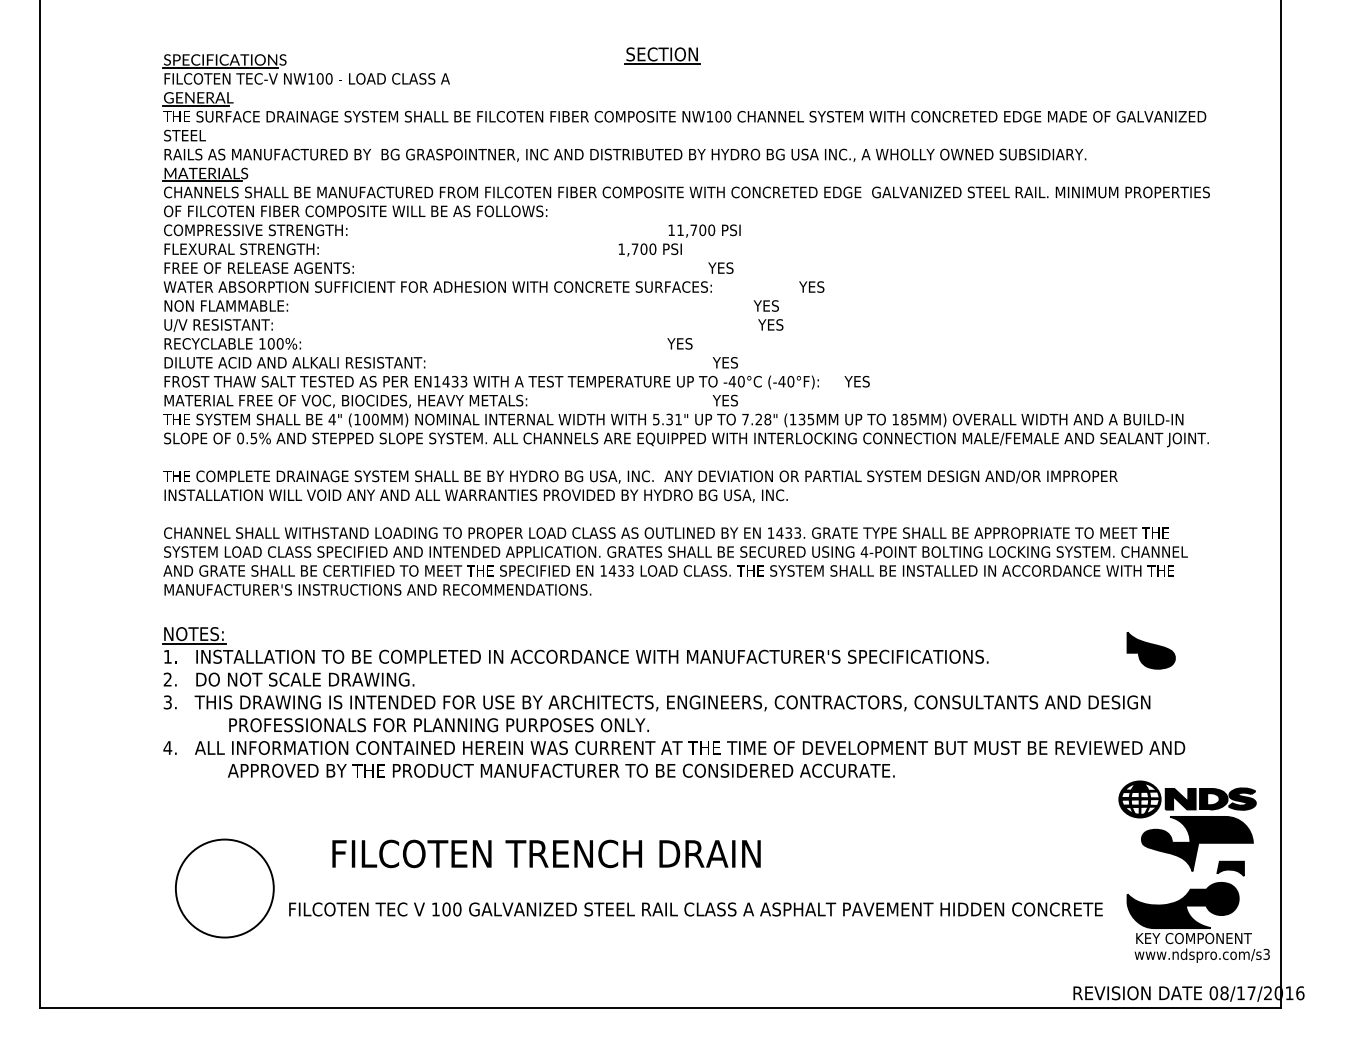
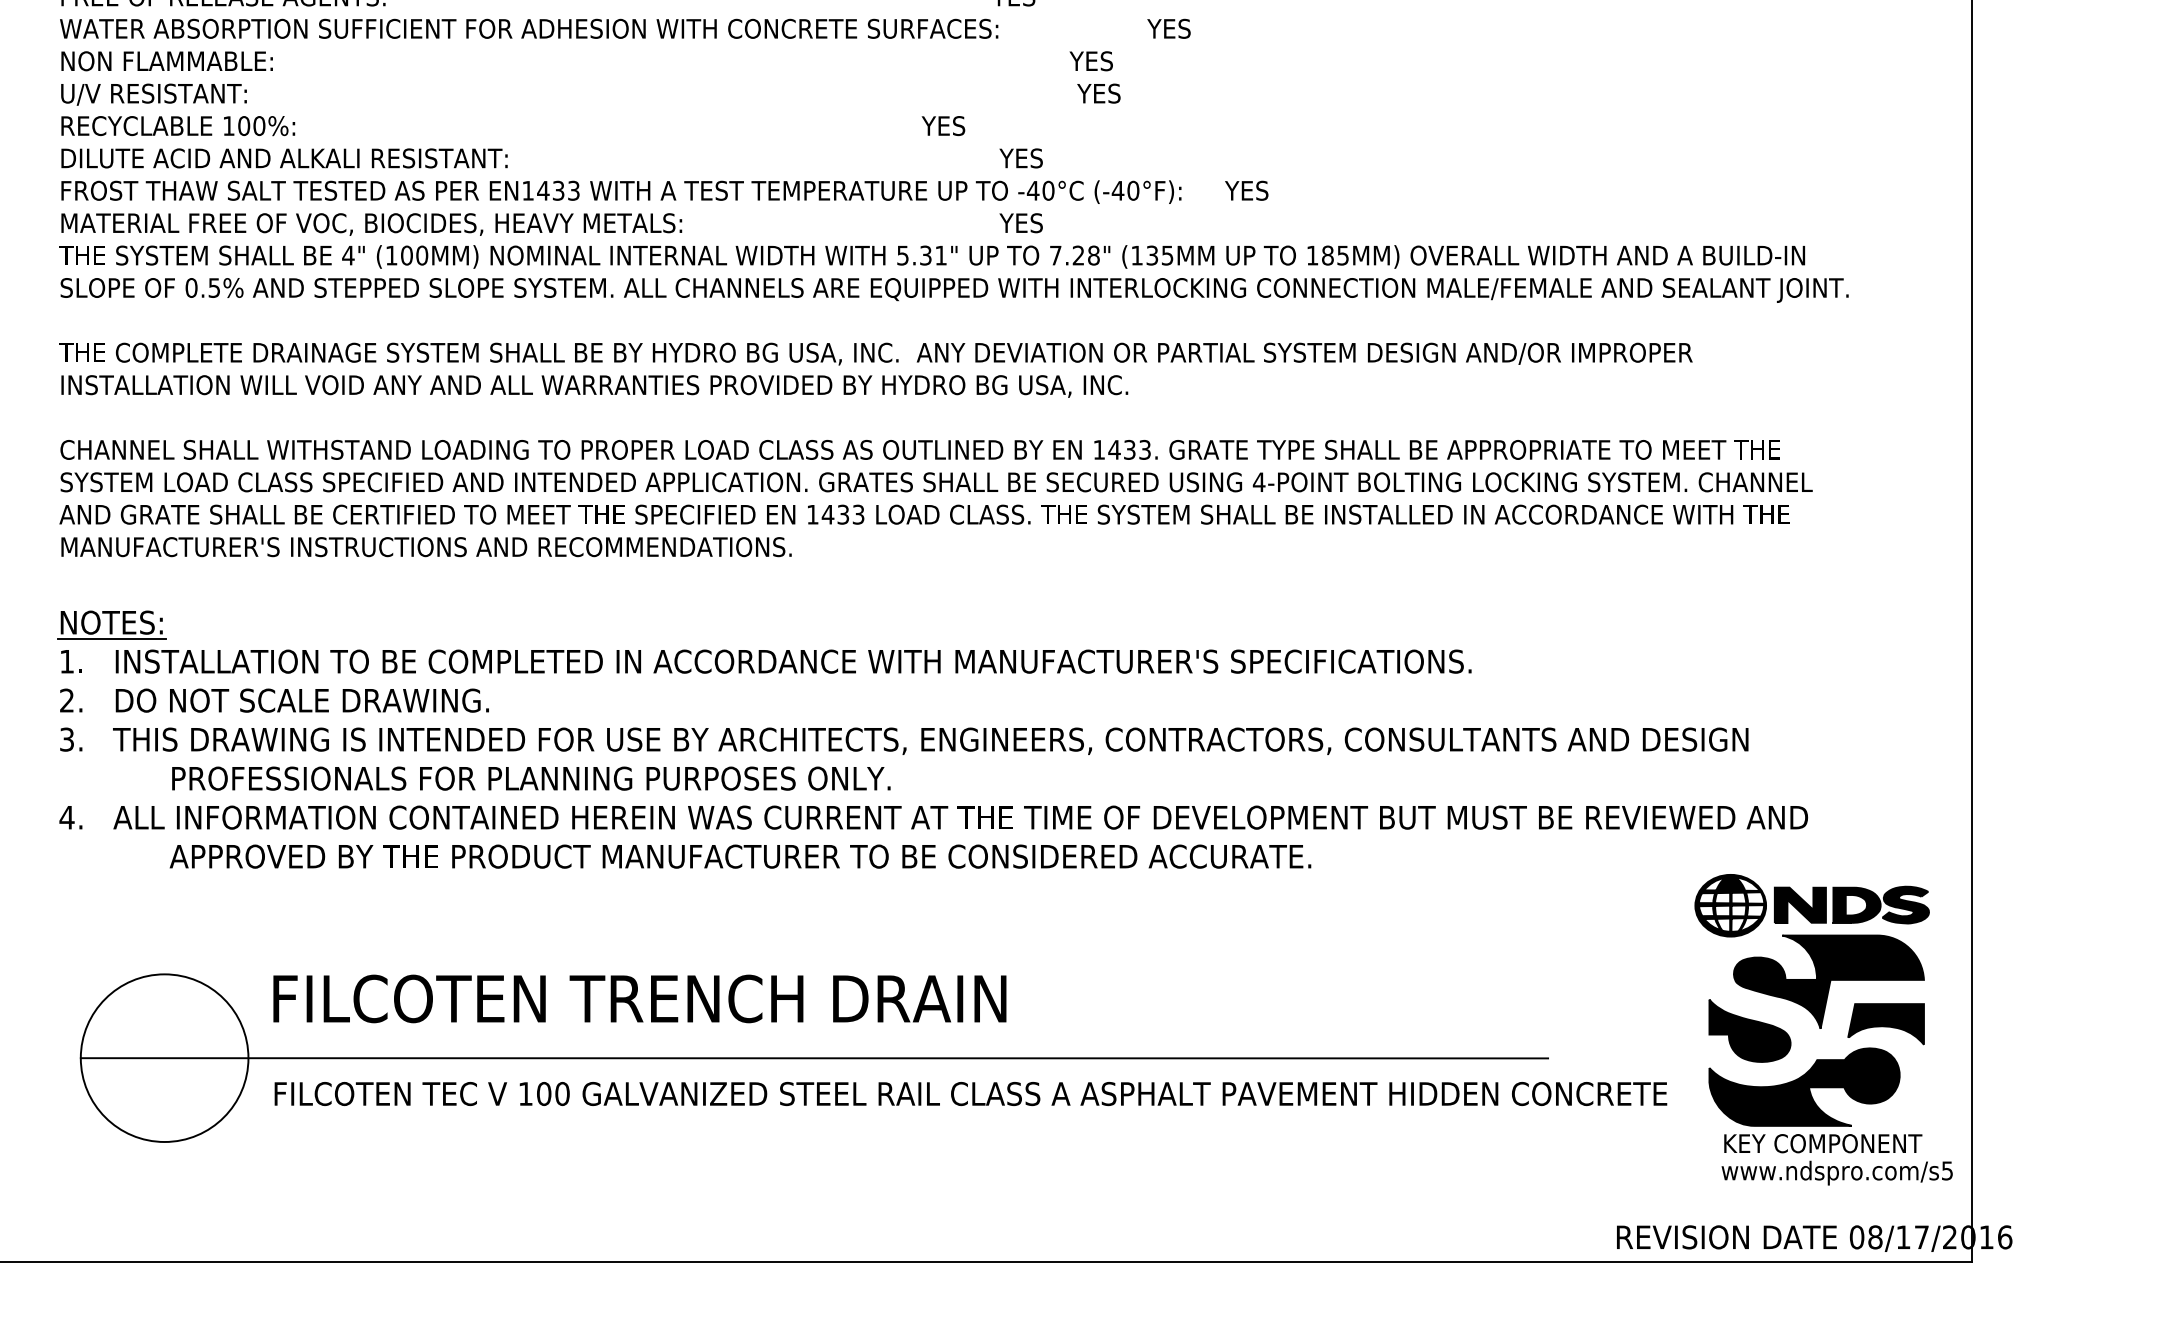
part: (1150, 650) -> (1748, 1030), moved
text: (546, 853) -> (639, 998), moved
part: (1230, 868) -> (1885, 1023), size x1.67
line: (604, 888) -> (814, 1058), added
text: (1266, 953) -> (1947, 1169), www.ndspro.com/s3 -> www.ndspro.com/s5

